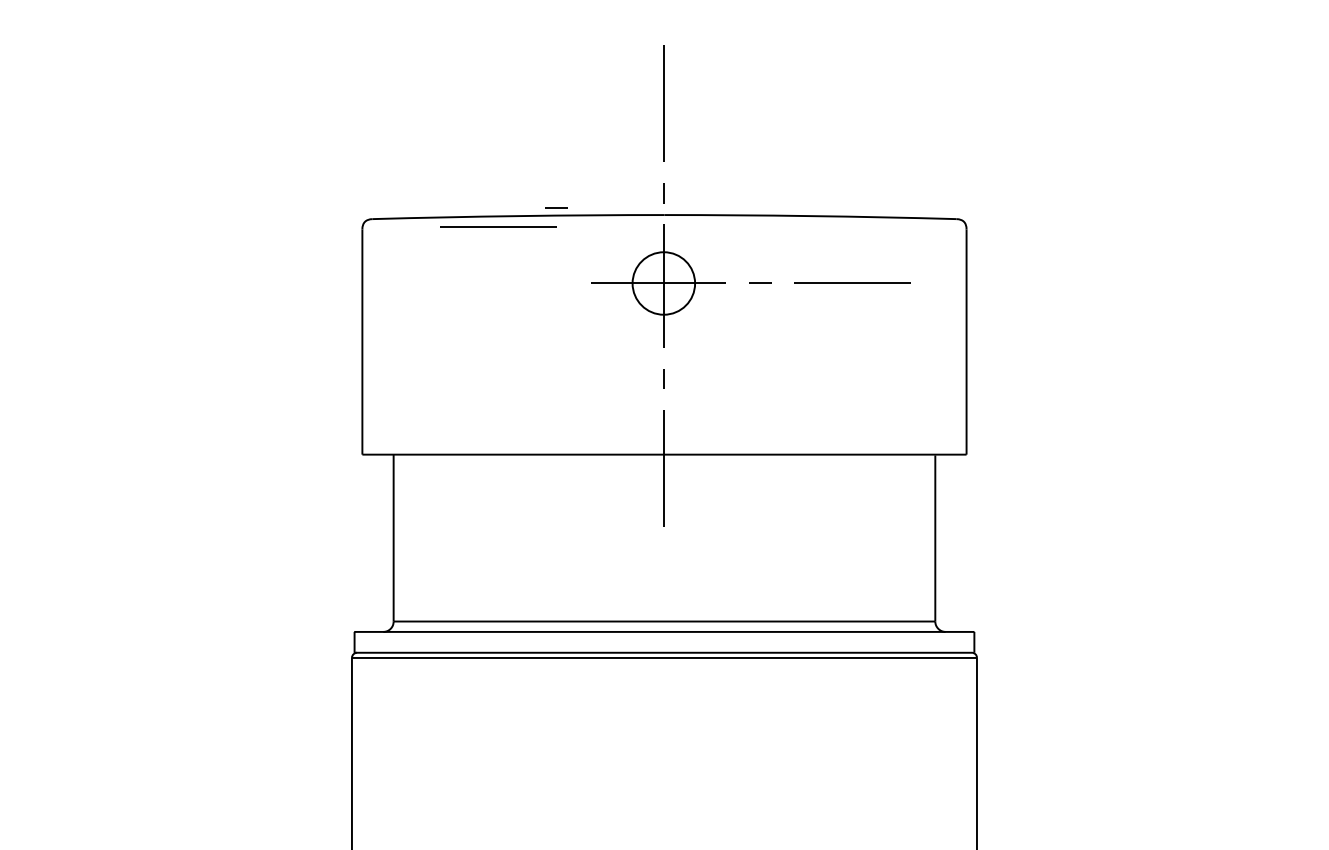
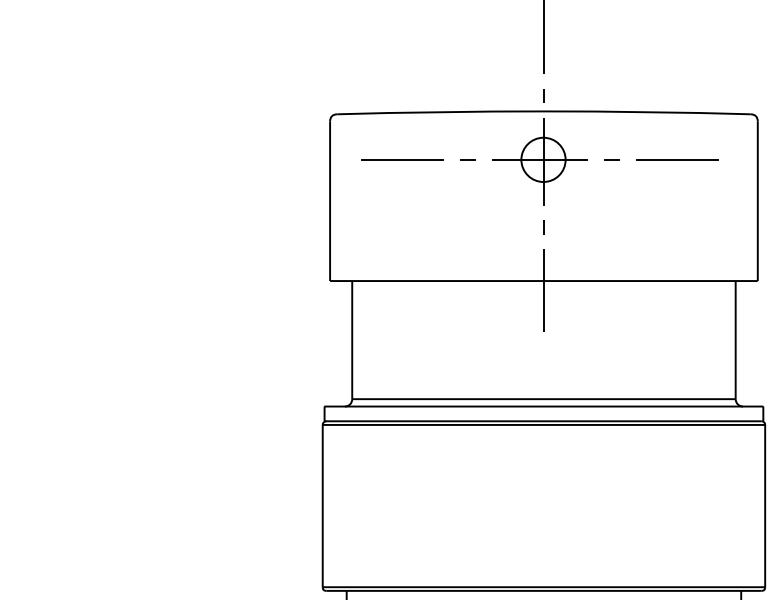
line: (556, 207) -> (467, 159), moved
line: (498, 226) -> (402, 159), moved

